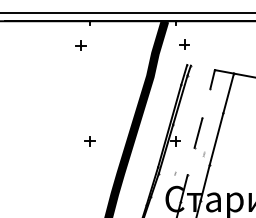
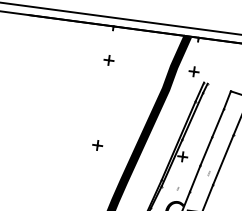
part: (184, 44) -> (193, 71), moved
part: (80, 45) -> (108, 60), moved
line: (206, 103) -> (218, 123), added
line: (190, 161) -> (194, 178), added

